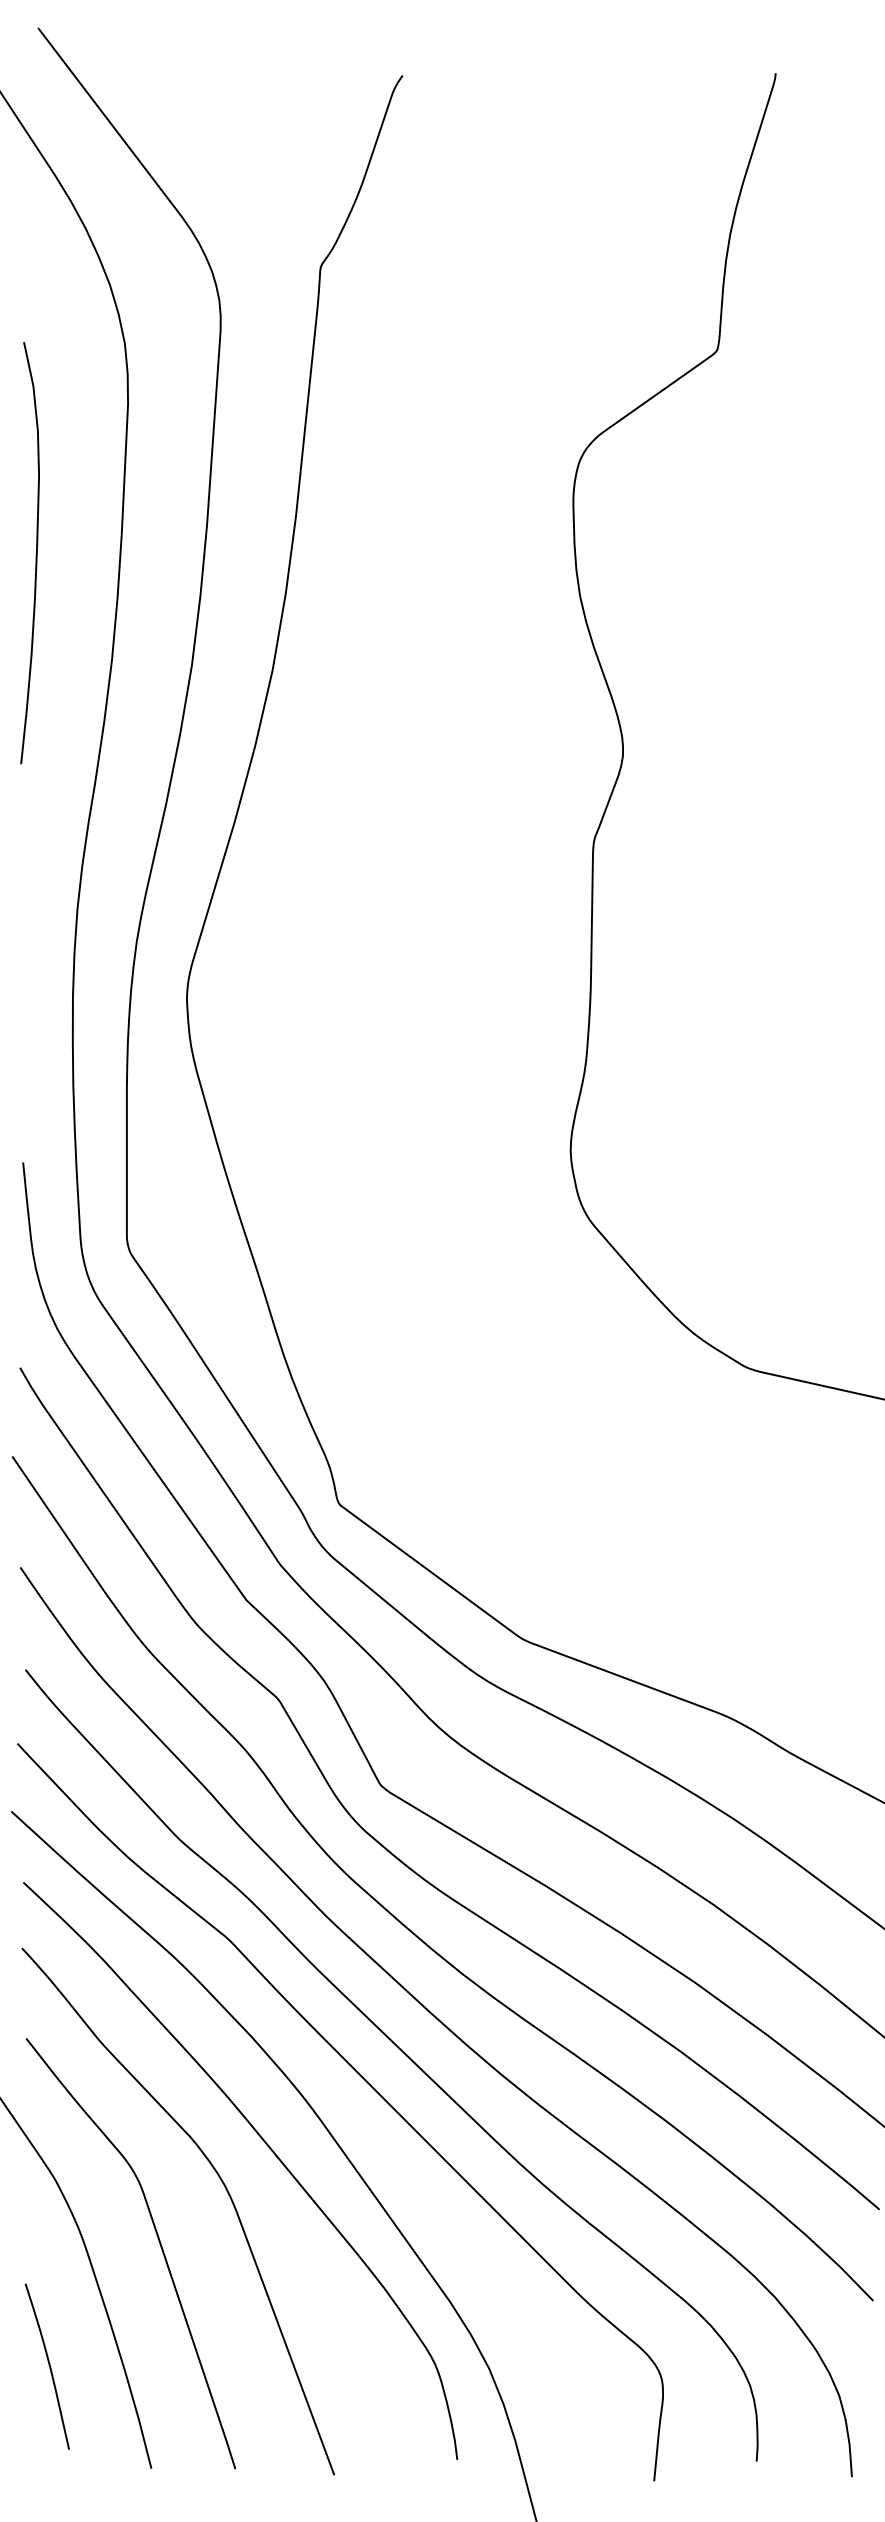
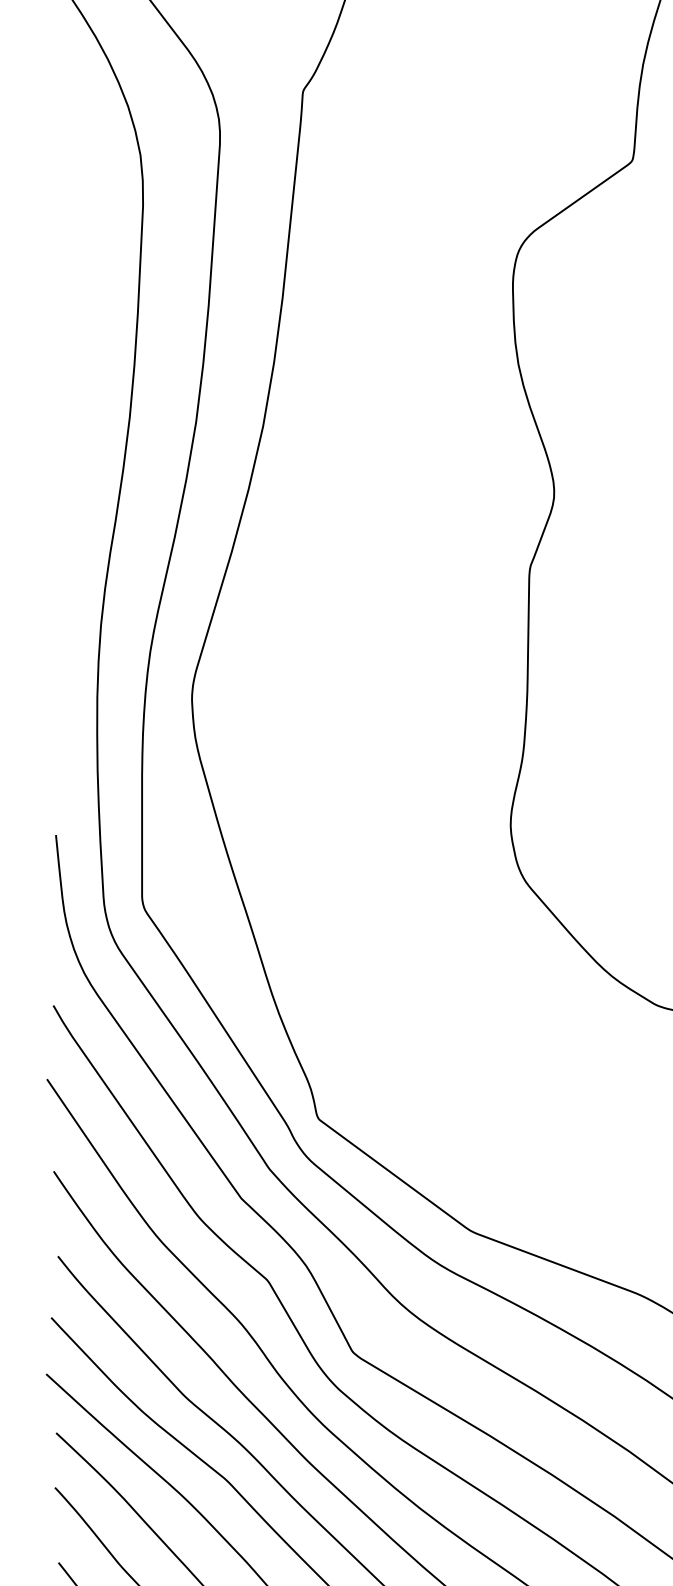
curve: (35, 553) -> (66, 329), removed

